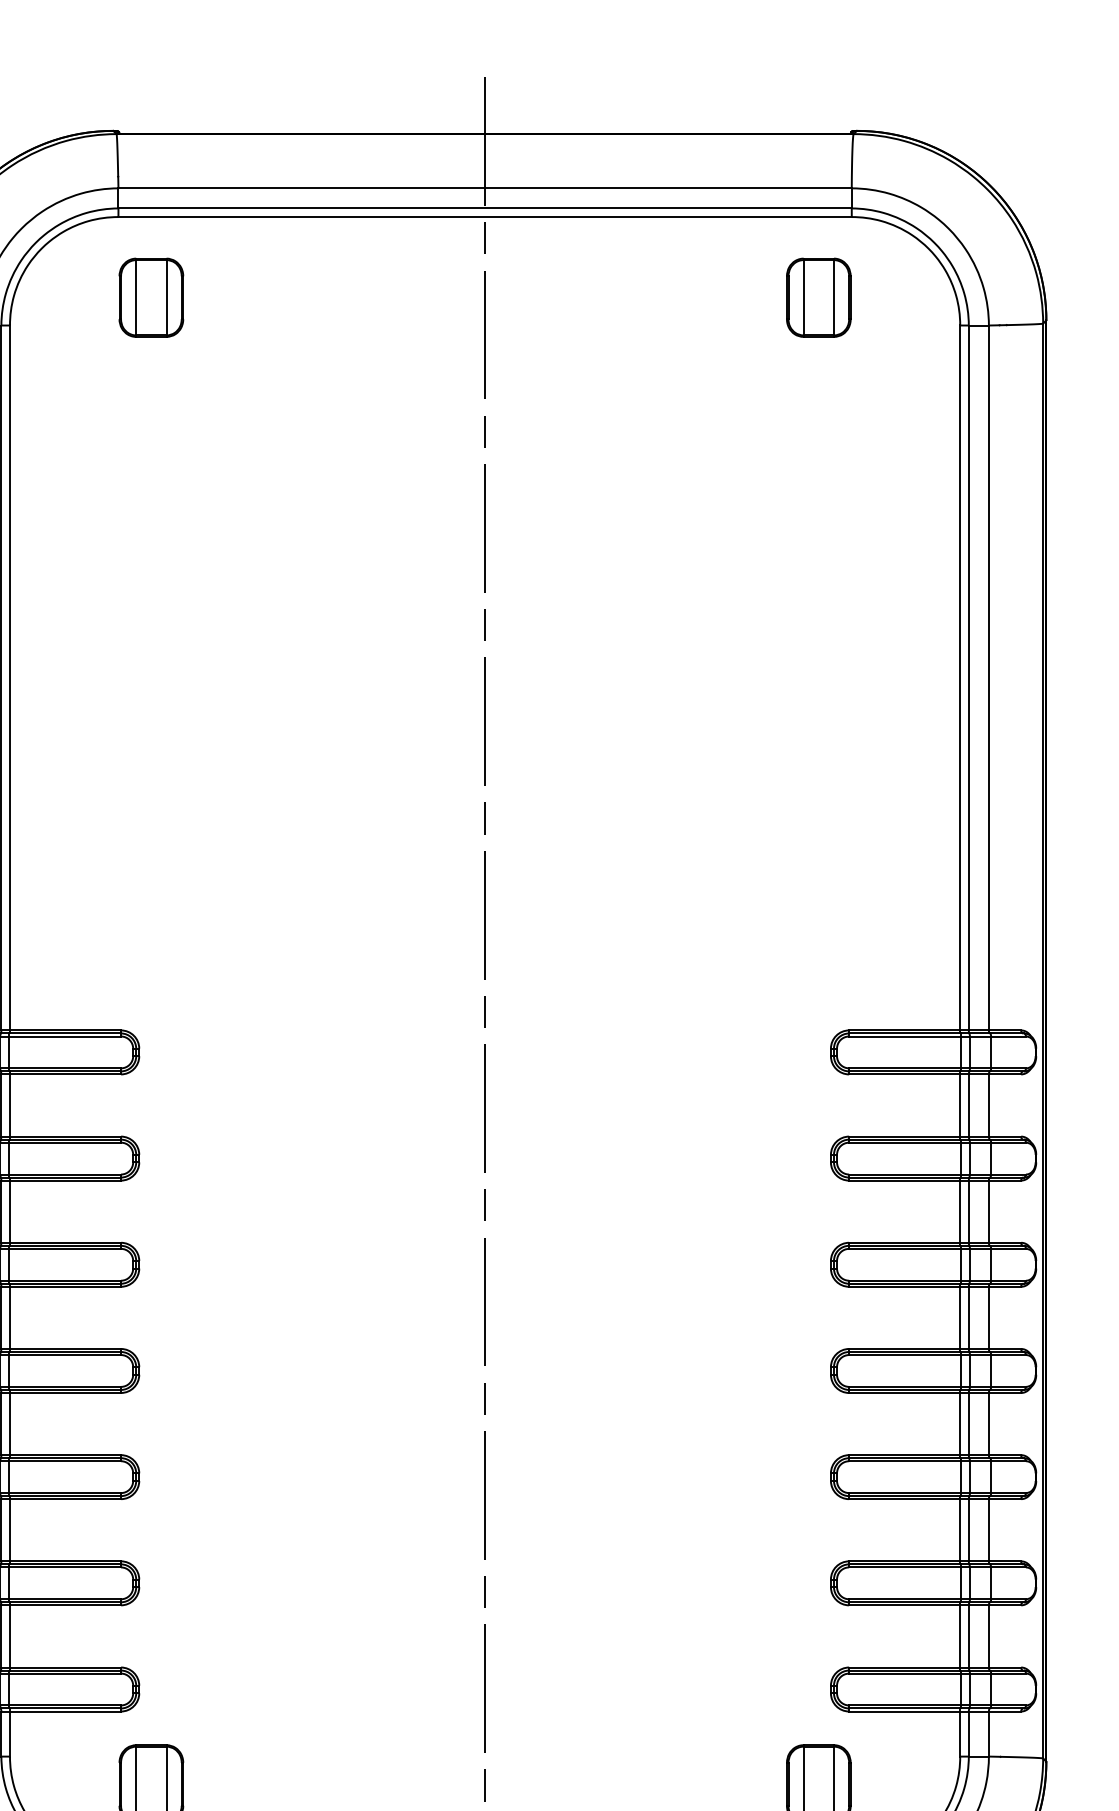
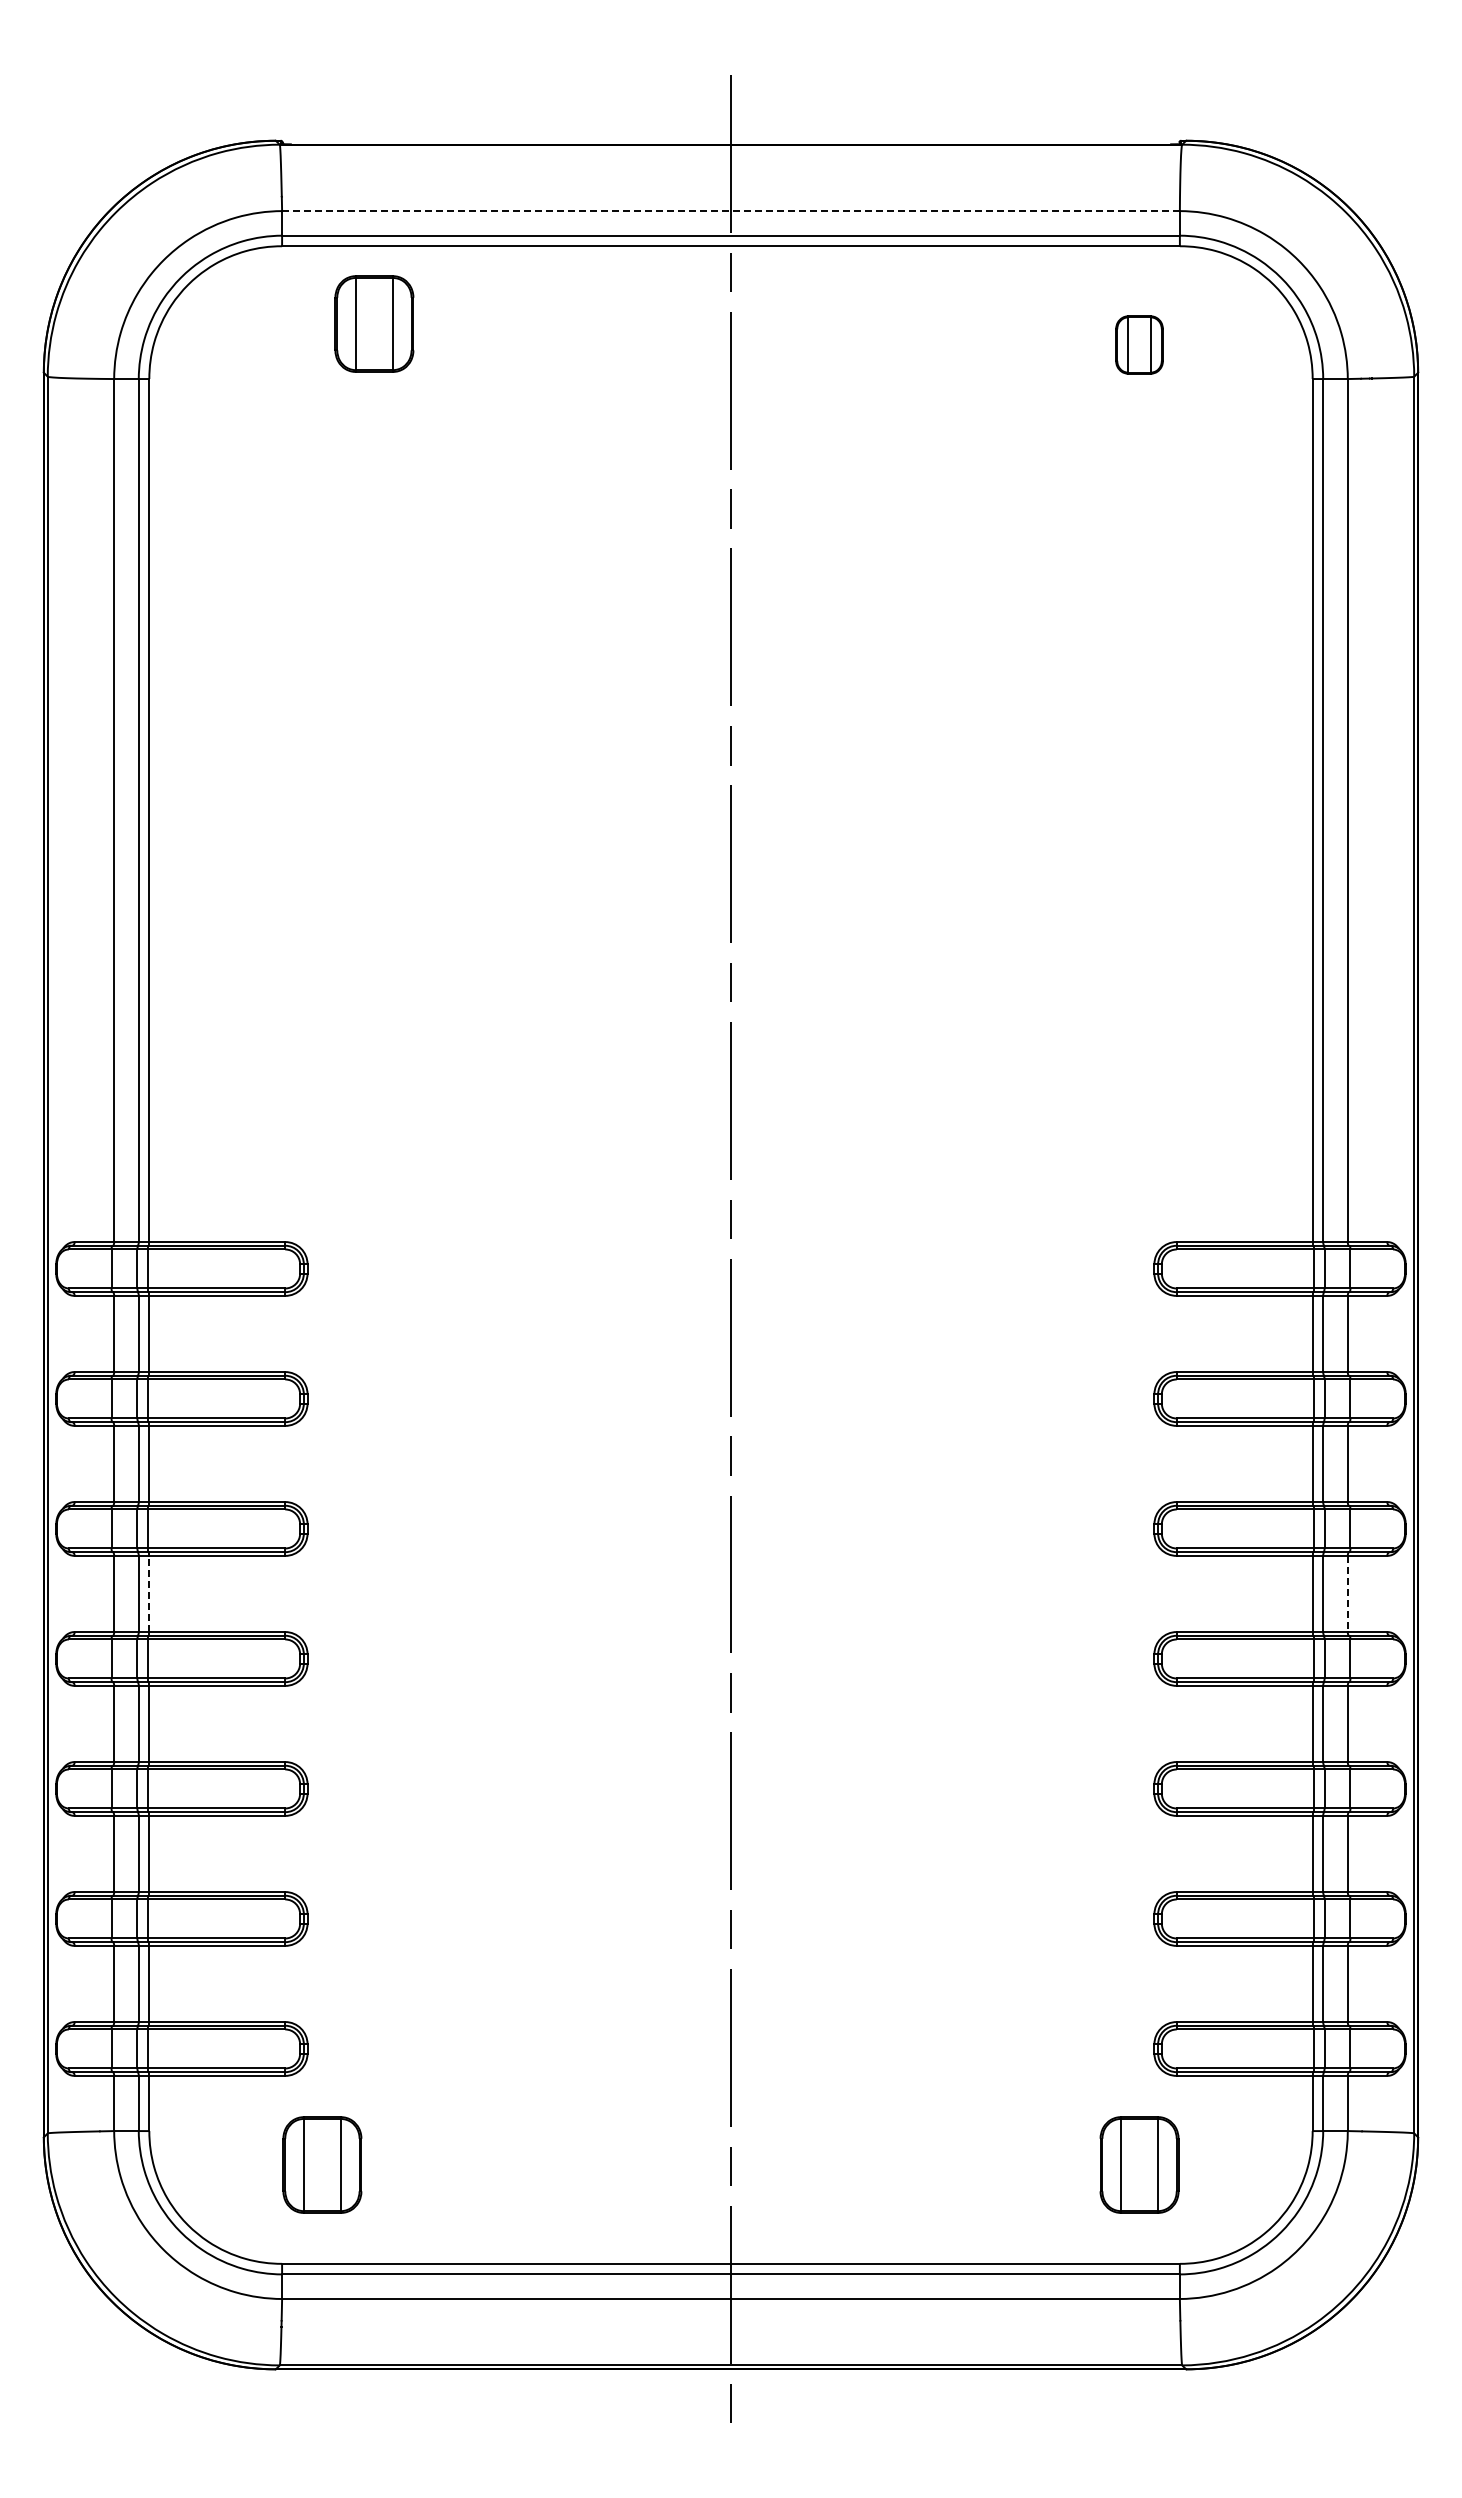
line: (484, 188) -> (730, 211), solid -> dashed
part: (151, 297) -> (374, 323), moved
part: (818, 297) -> (1139, 344), size x0.6
line: (10, 1317) -> (149, 1593), solid -> dashed
line: (988, 1318) -> (1347, 1594), solid -> dashed

